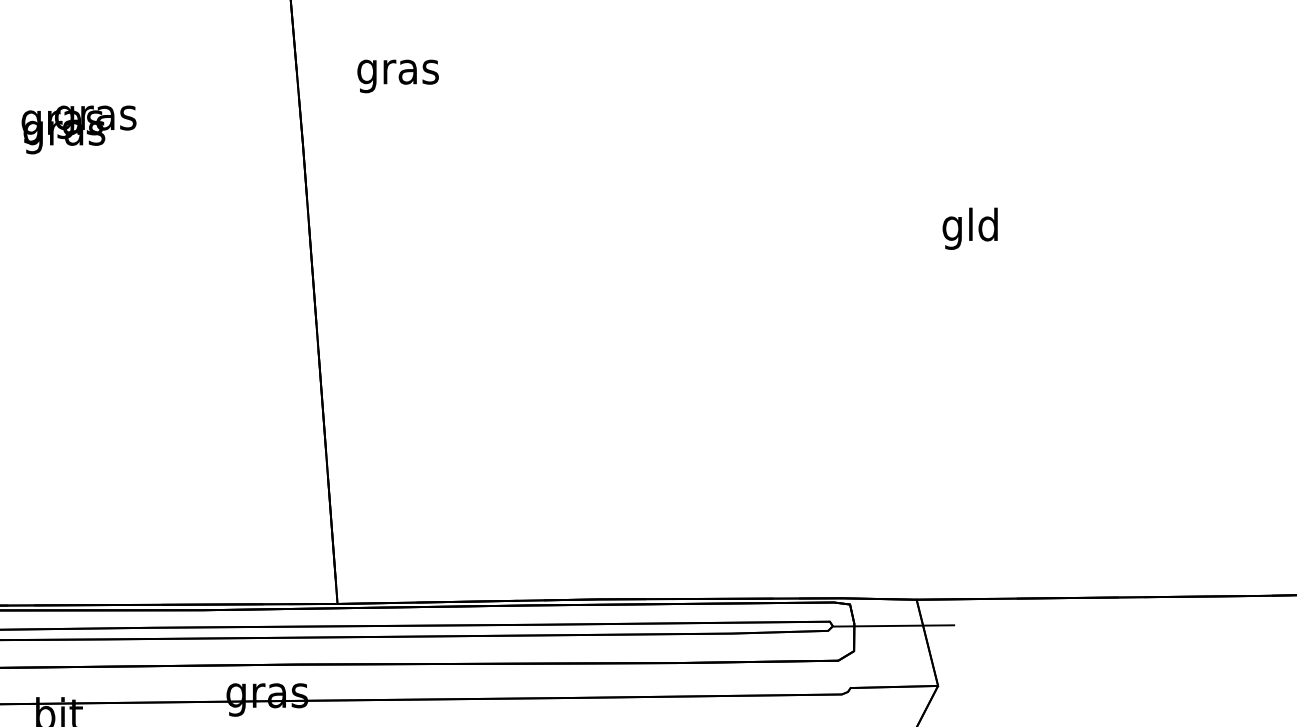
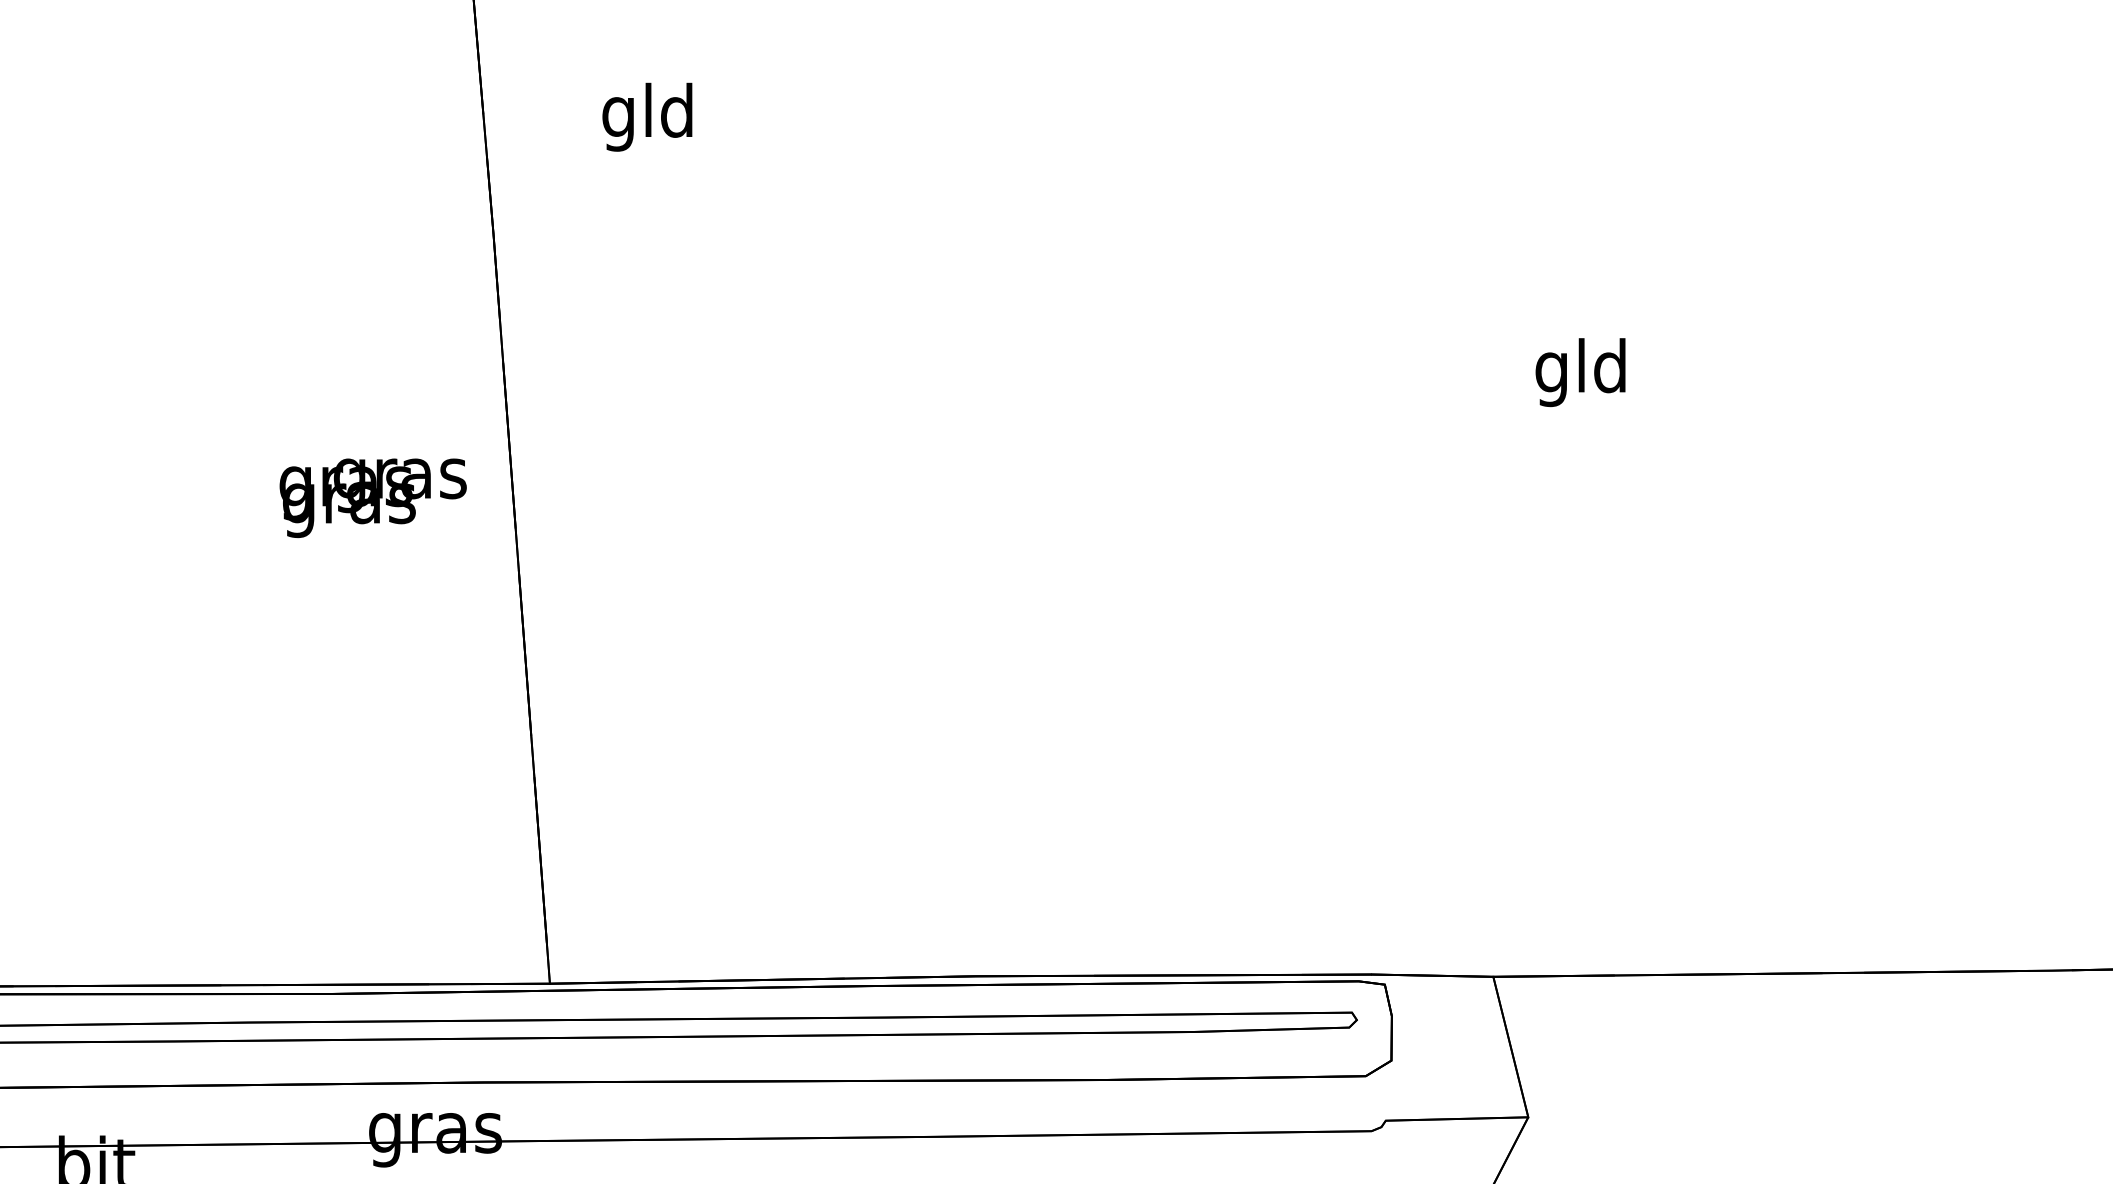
text: (397, 72) -> (647, 117), gras -> gld
text: (78, 129) -> (372, 497), moved
line: (893, 625) -> (1455, 1018), removed

